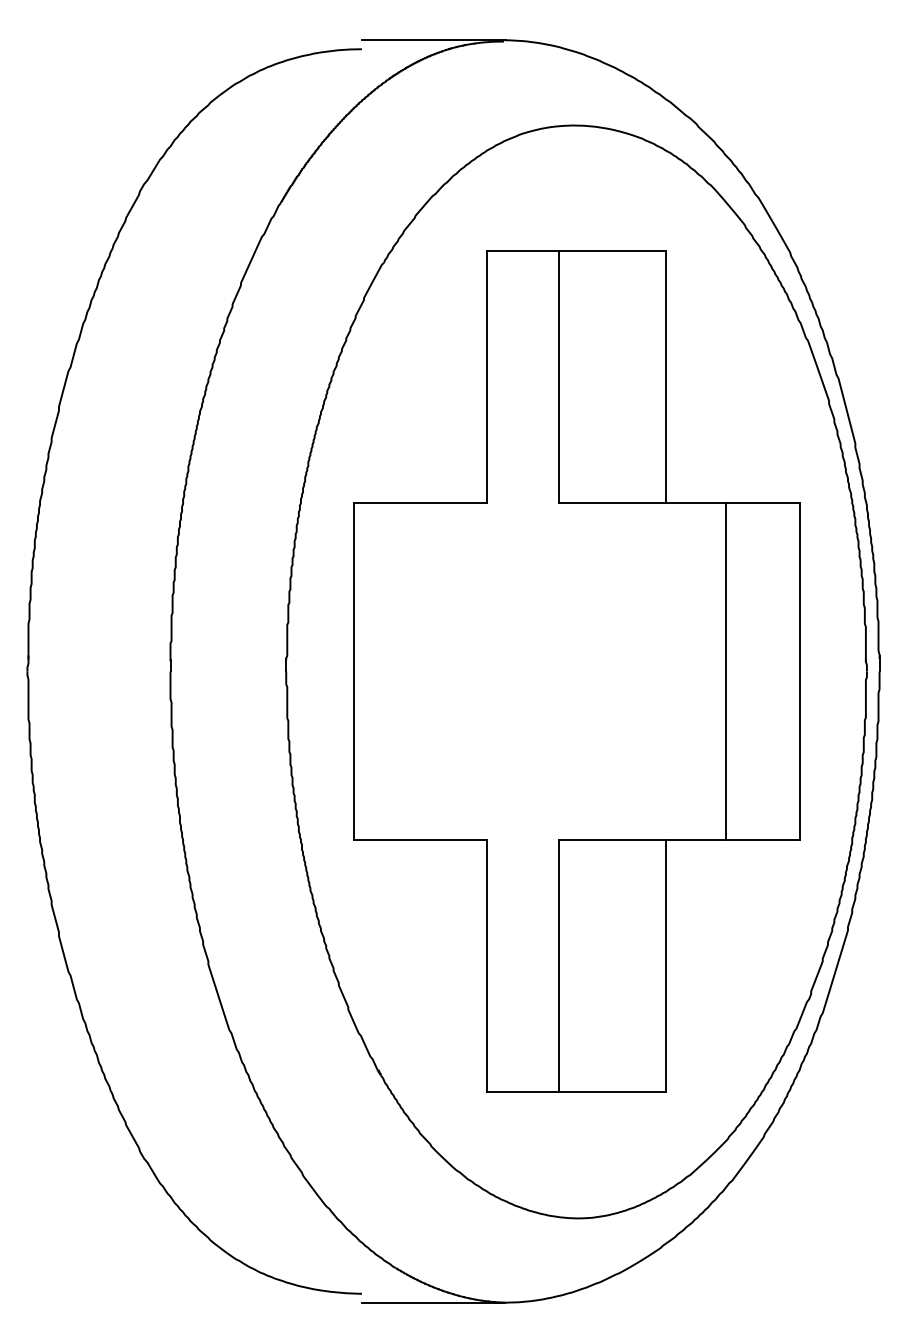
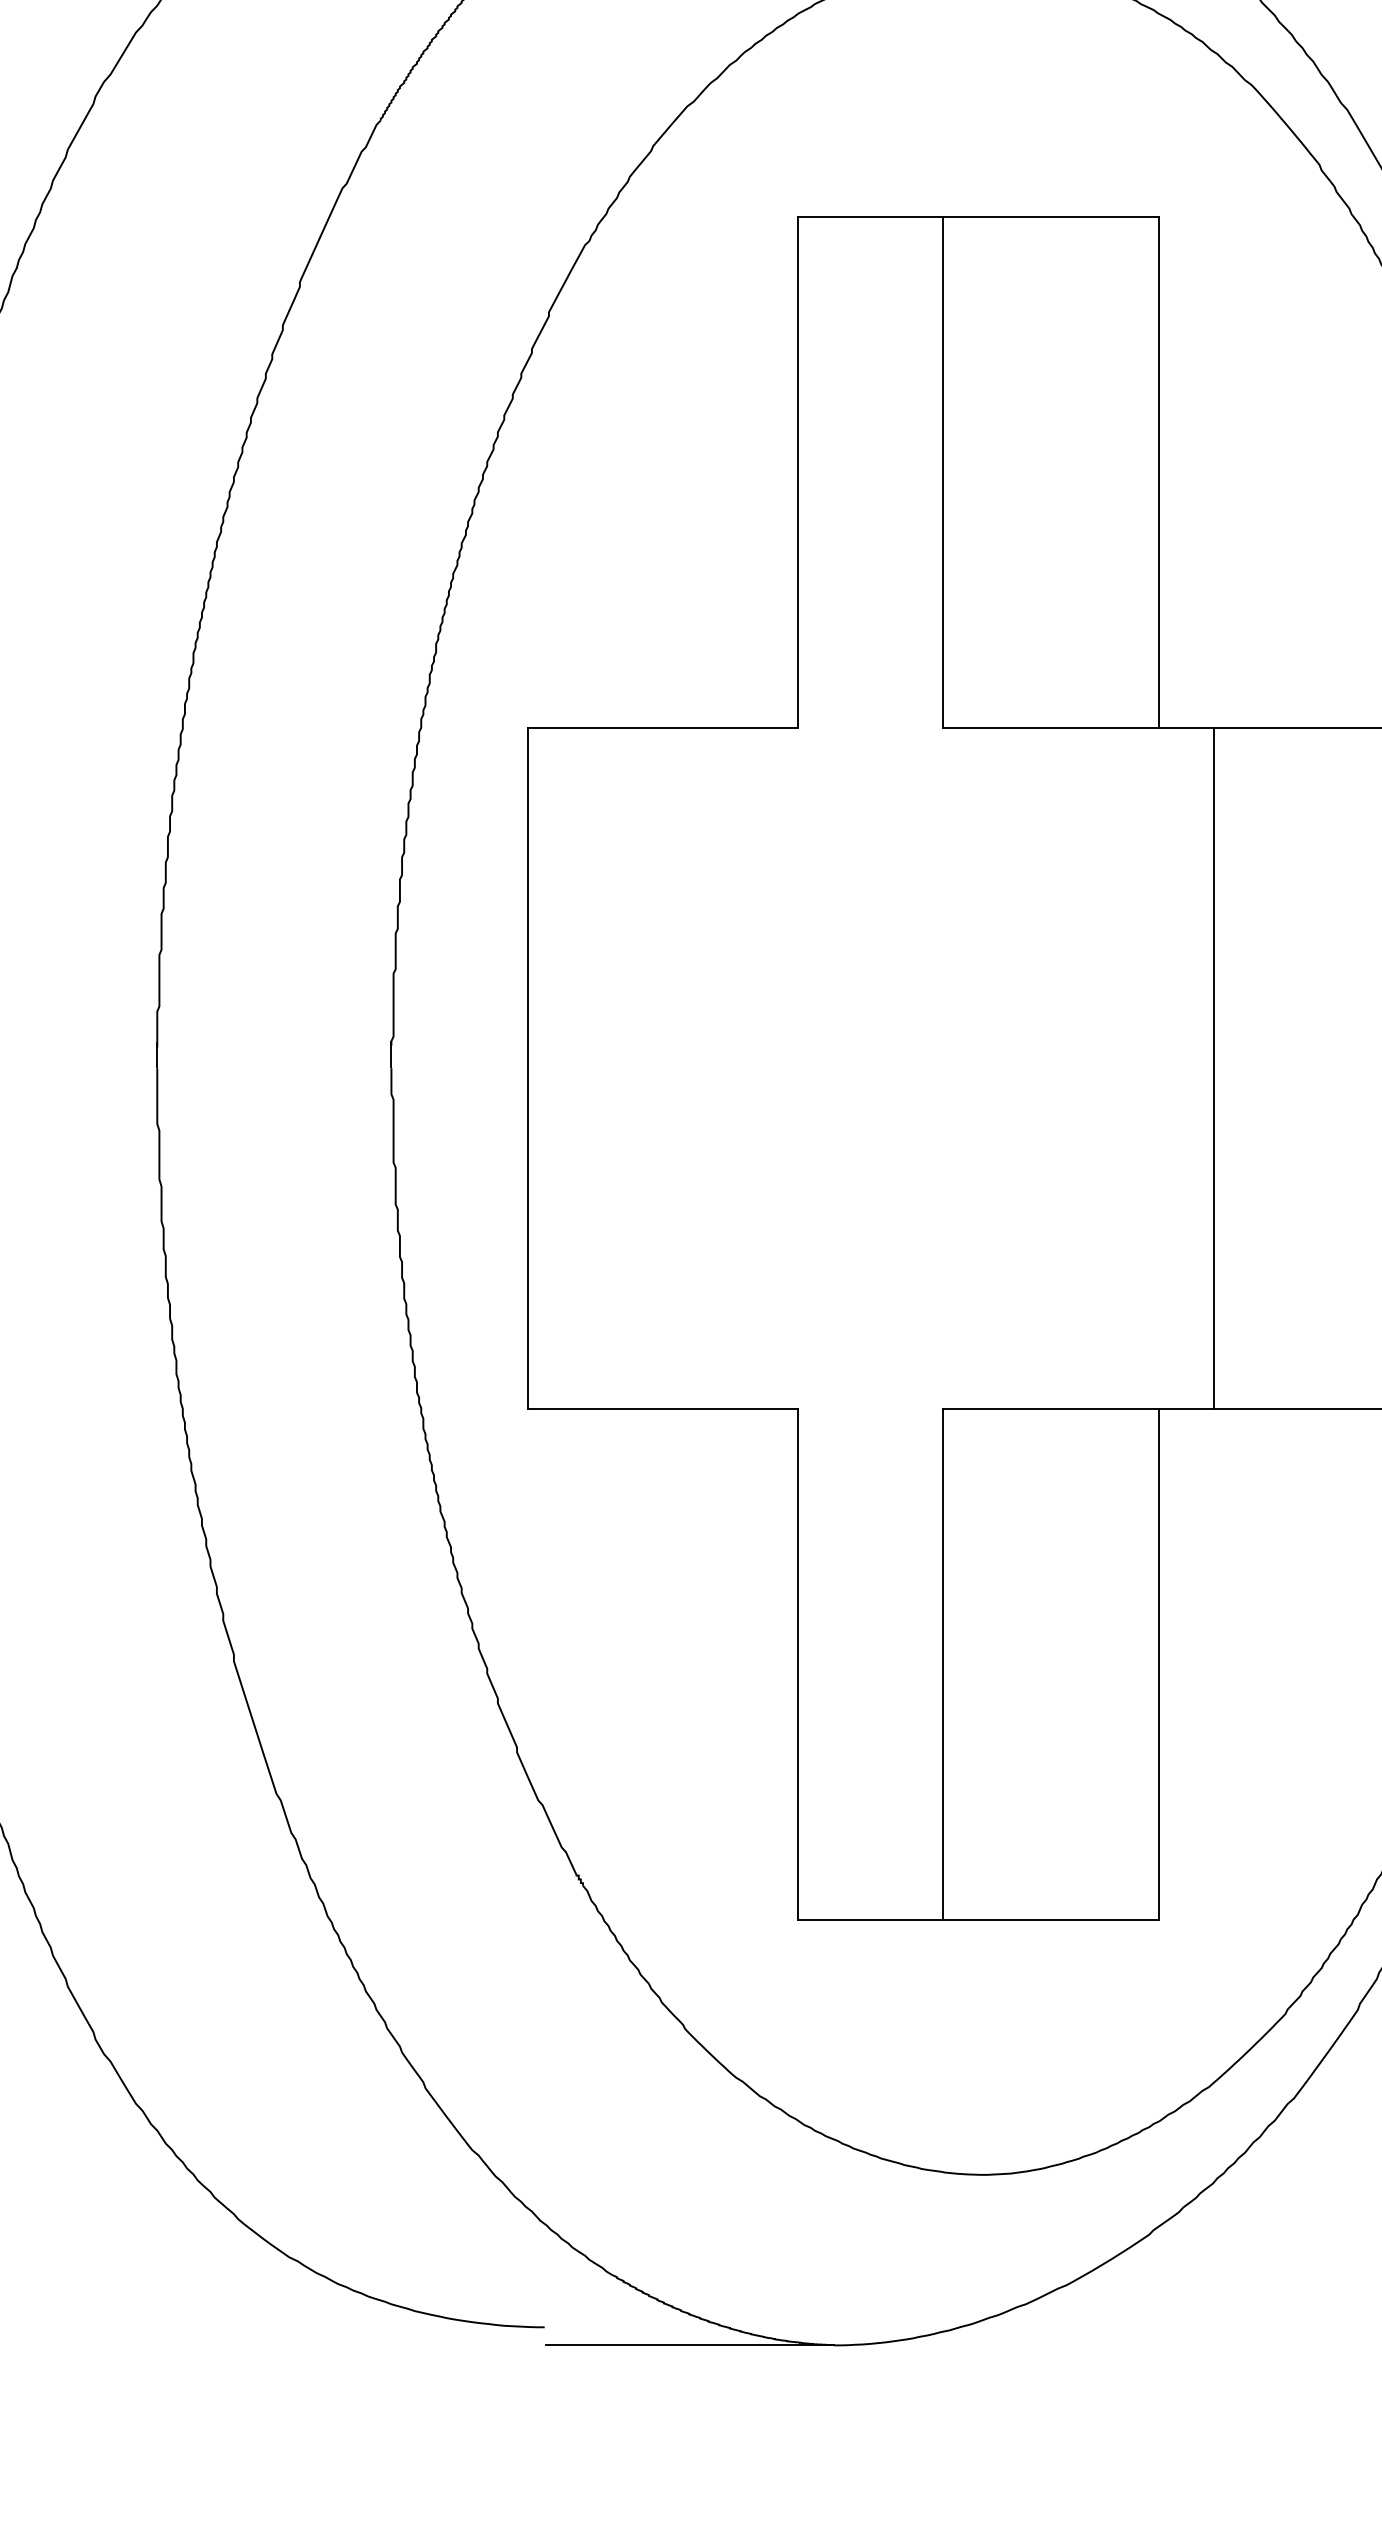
line: (726, 671) -> (1213, 1068), moved

